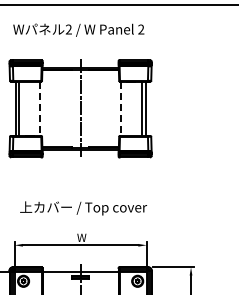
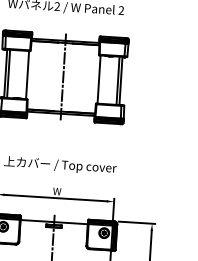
line: (40, 109) -> (27, 75), dashed -> solid
line: (121, 109) -> (99, 80), dashed -> solid

